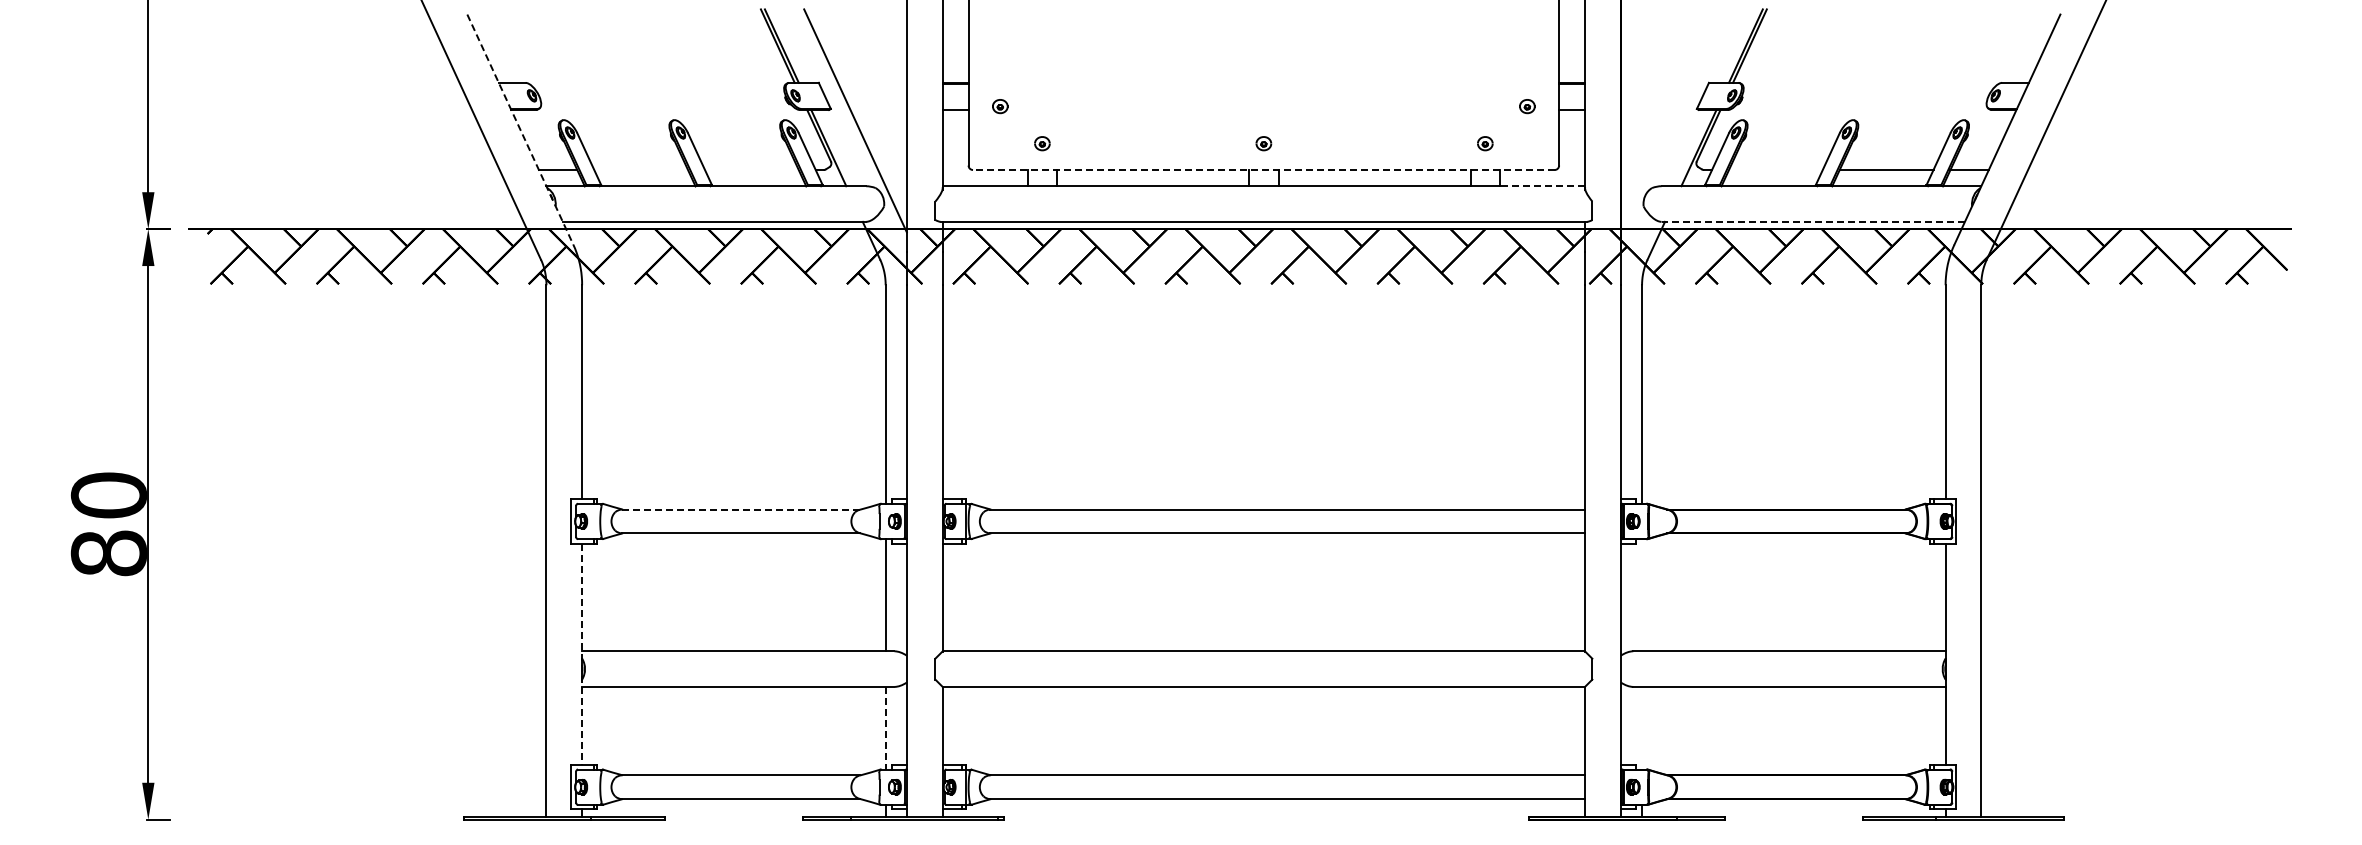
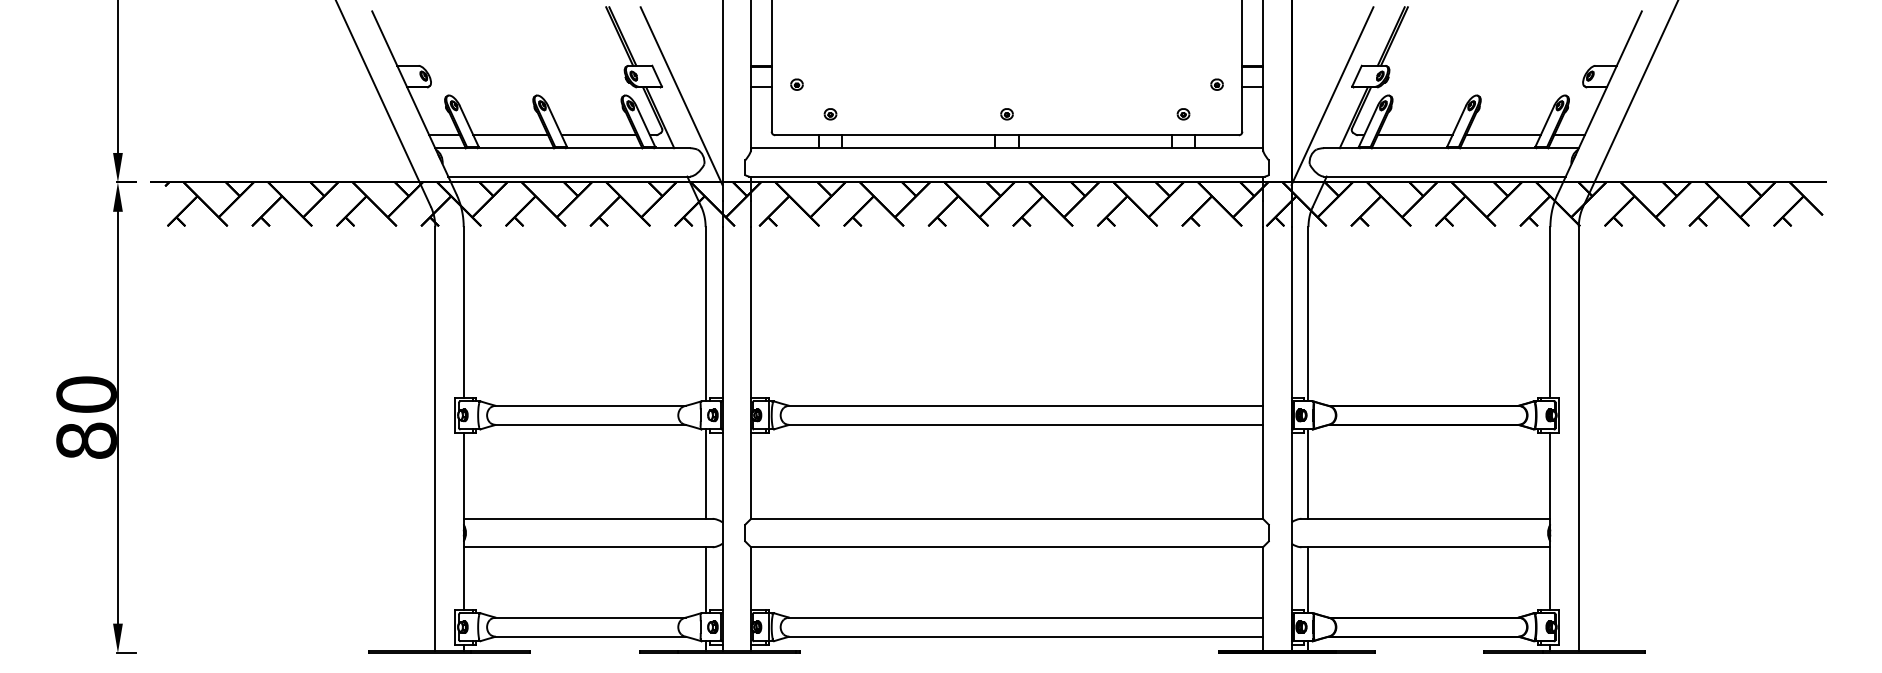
line: (1671, 120) -> (1331, 95), added
line: (520, 129) -> (414, 102), dashed -> solid
line: (641, 170) -> (511, 135), added
line: (751, 170) -> (598, 135), added
line: (1263, 170) -> (1006, 135), dashed -> solid
line: (1775, 170) -> (1414, 135), added
line: (1542, 186) -> (1229, 148), dashed -> solid
line: (1813, 221) -> (1445, 176), dashed -> solid
line: (741, 509) -> (590, 405), dashed -> solid
line: (1642, 595) -> (1308, 474), added
line: (582, 654) -> (463, 521), dashed -> solid
line: (1642, 727) -> (1308, 579), added
line: (885, 728) -> (705, 580), dashed -> solid

